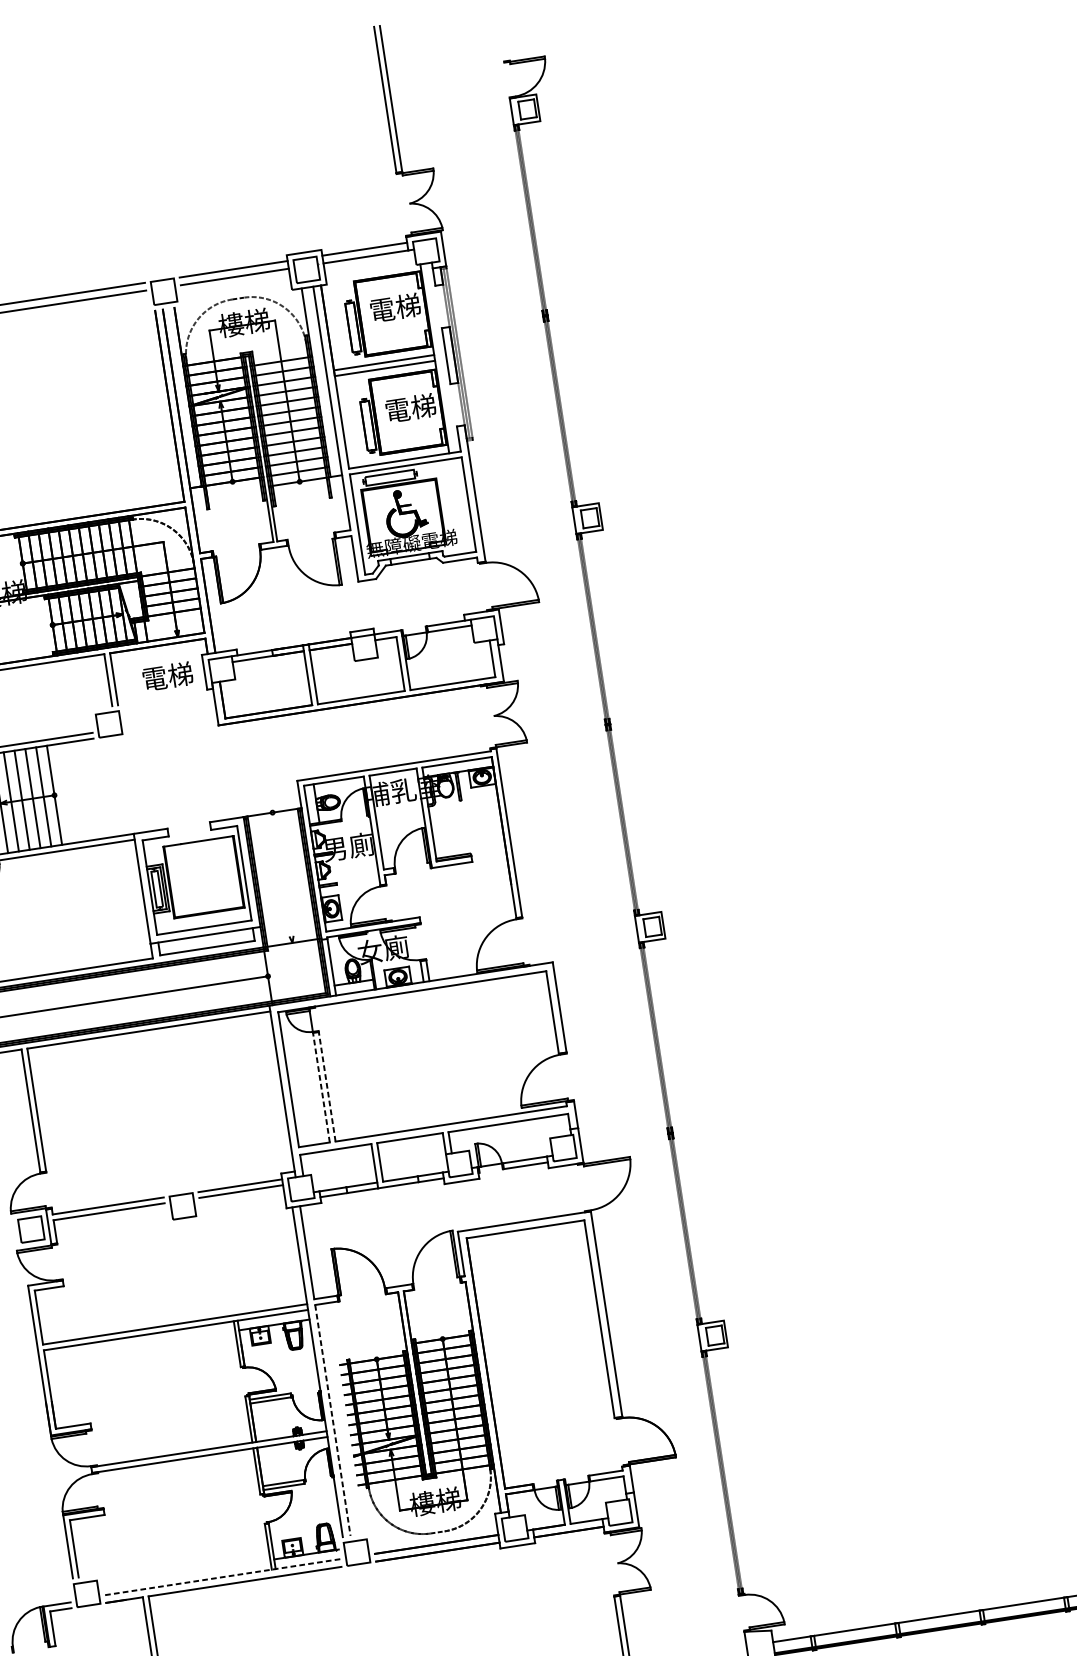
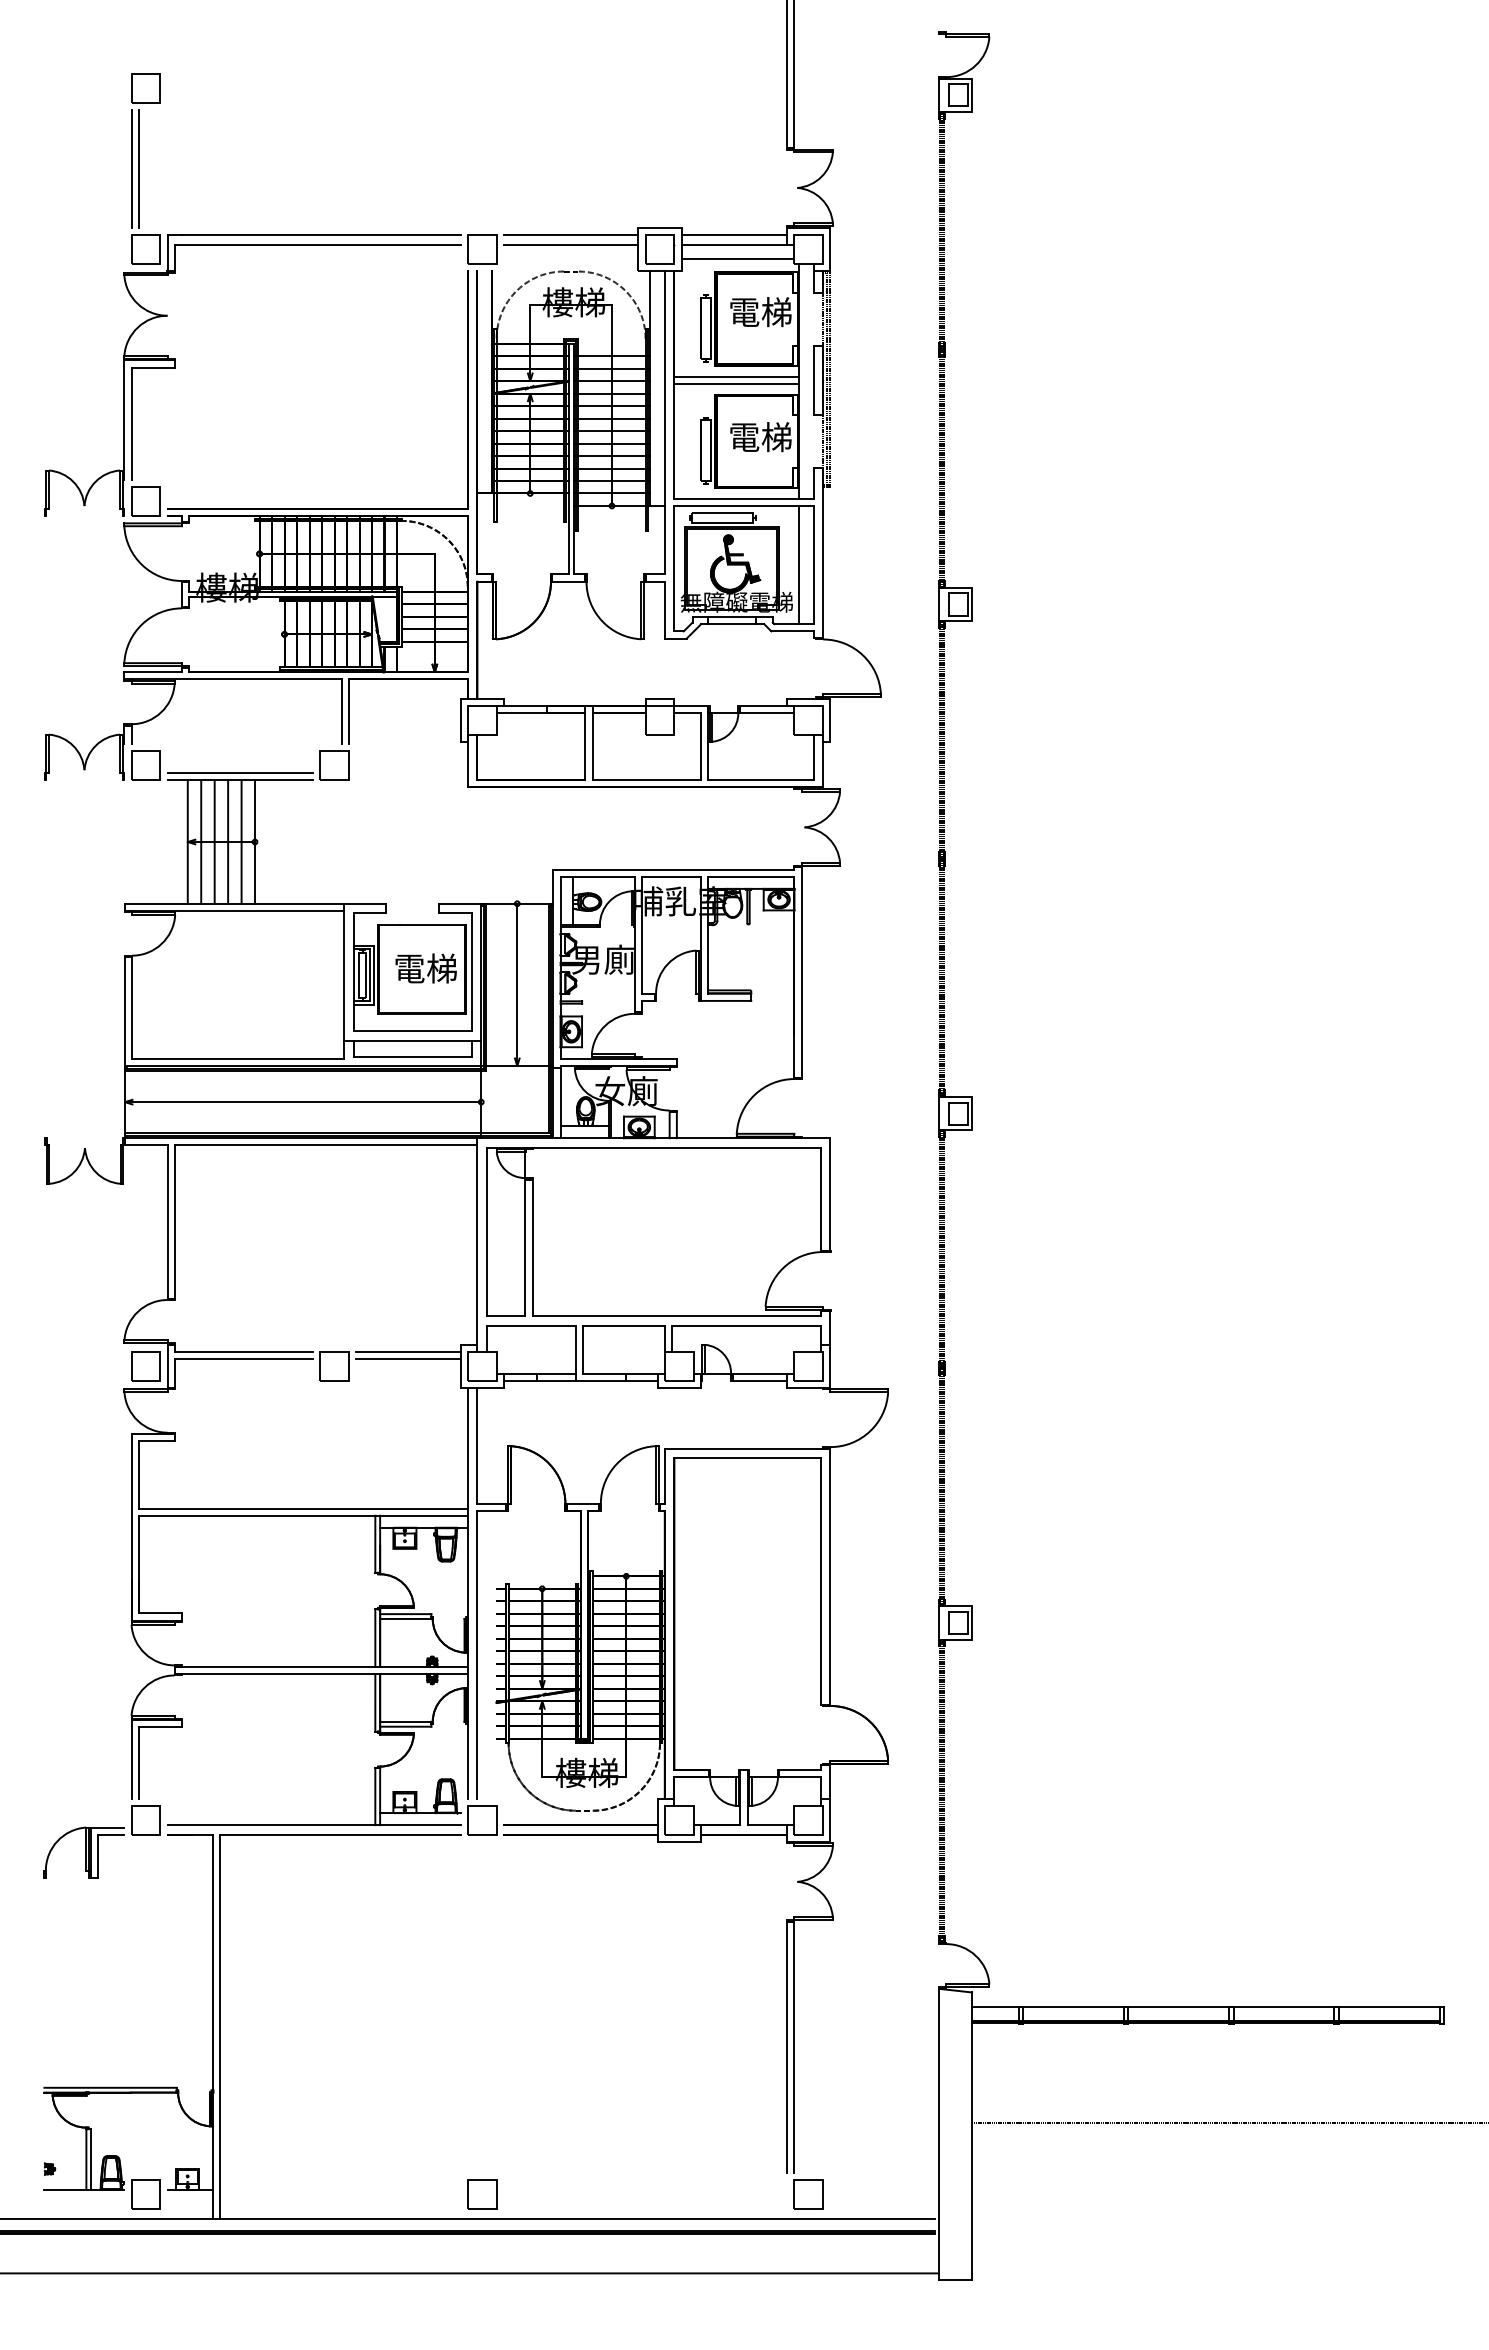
line: (370, 268) -> (737, 259), added
line: (457, 506) -> (799, 565), added
text: (167, 676) -> (425, 968), moved
line: (282, 877) -> (517, 984), added
line: (327, 1086) -> (532, 1247), dashed -> solid
line: (321, 1087) -> (525, 1247), dashed -> solid
line: (332, 1420) -> (477, 1654), dashed -> solid
line: (223, 1577) -> (314, 1825), dashed -> solid

